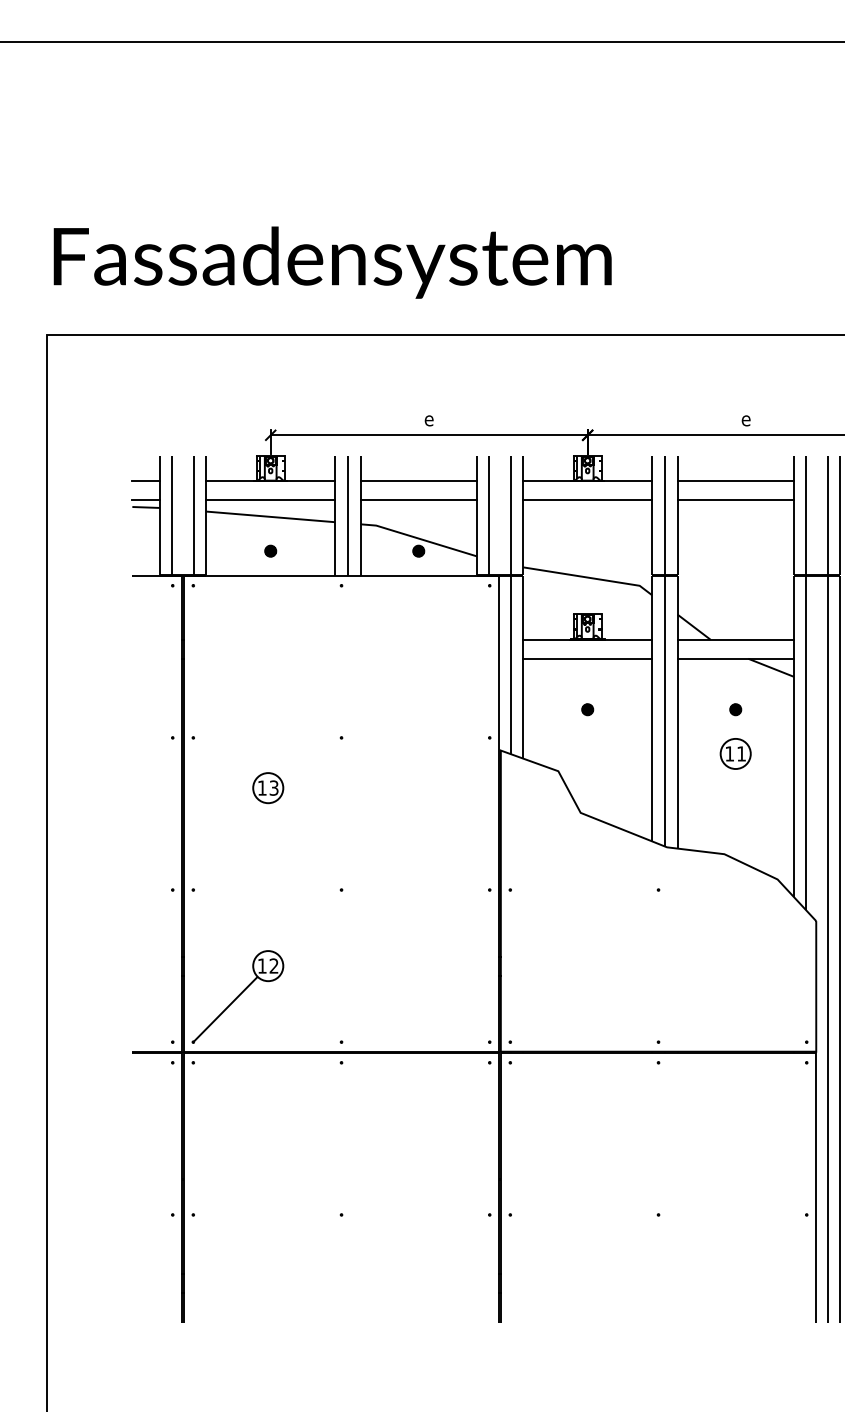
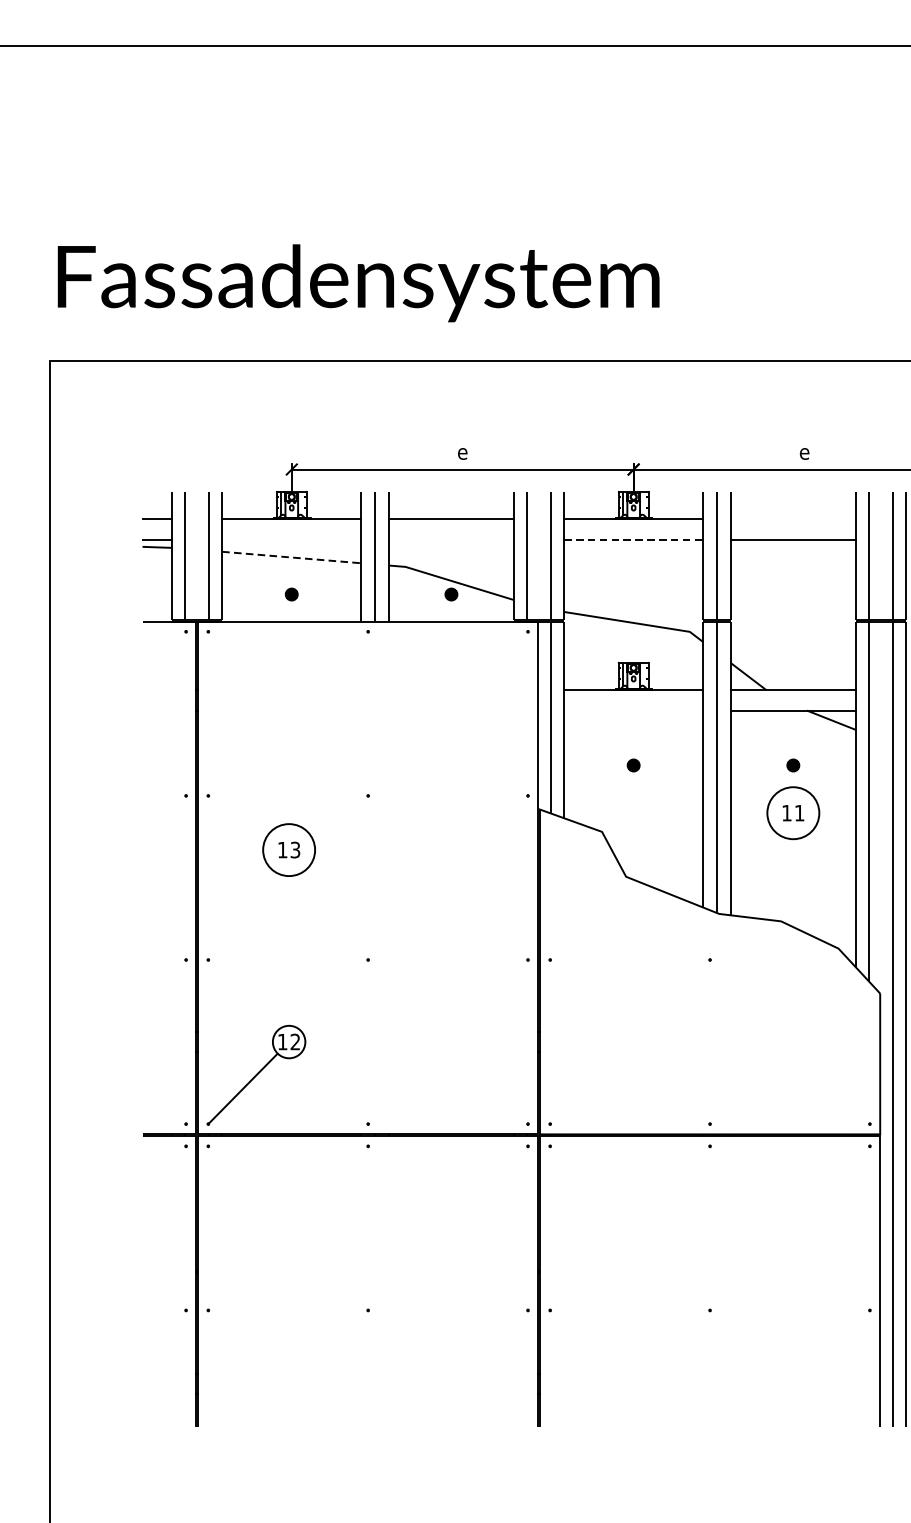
line: (735, 481) -> (793, 519), removed
line: (270, 500) -> (291, 539), removed
line: (418, 500) -> (451, 539), removed
line: (587, 500) -> (633, 539), solid -> dashed
line: (270, 516) -> (291, 557), solid -> dashed
line: (587, 658) -> (633, 710), removed
circle: (735, 753) -> (793, 812), size x1.6
circle: (268, 788) -> (289, 850), size x1.6

